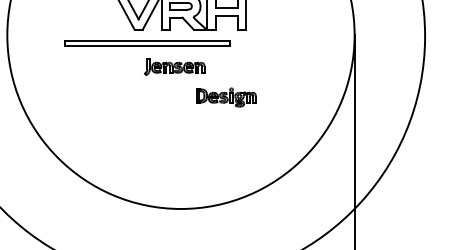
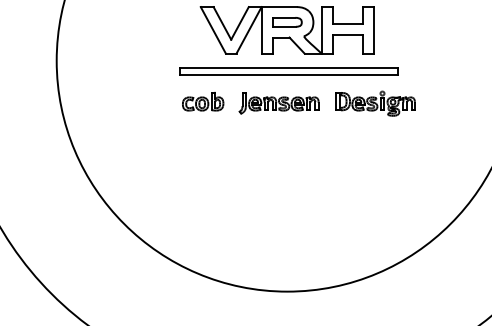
part: (147, 43) -> (289, 71), moved
part: (117, 65) -> (203, 101), added
part: (226, 97) -> (375, 103), moved

